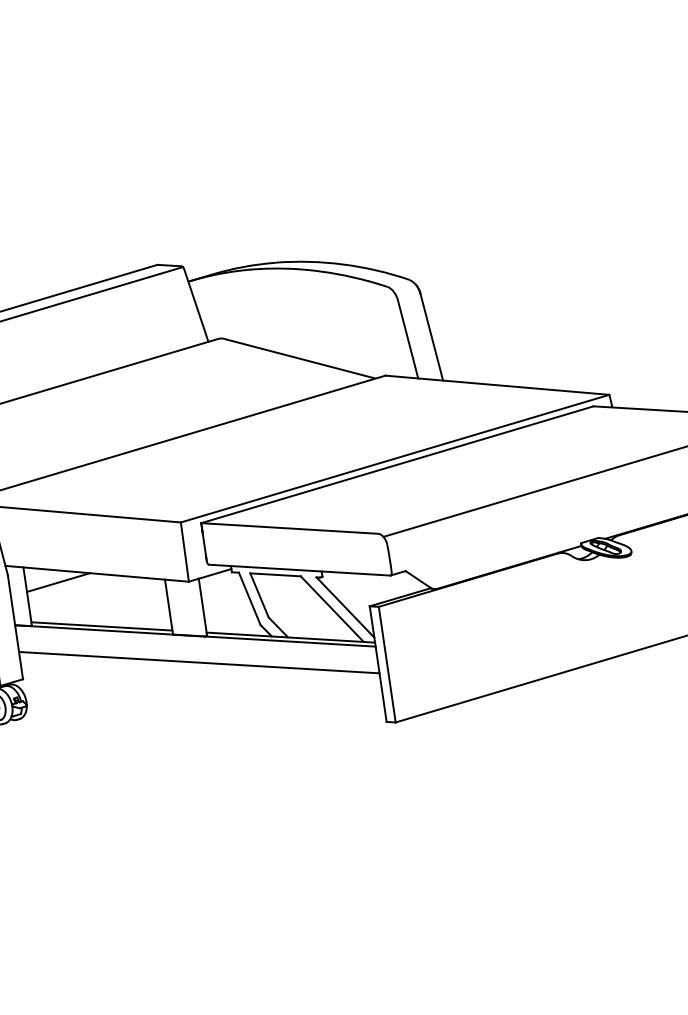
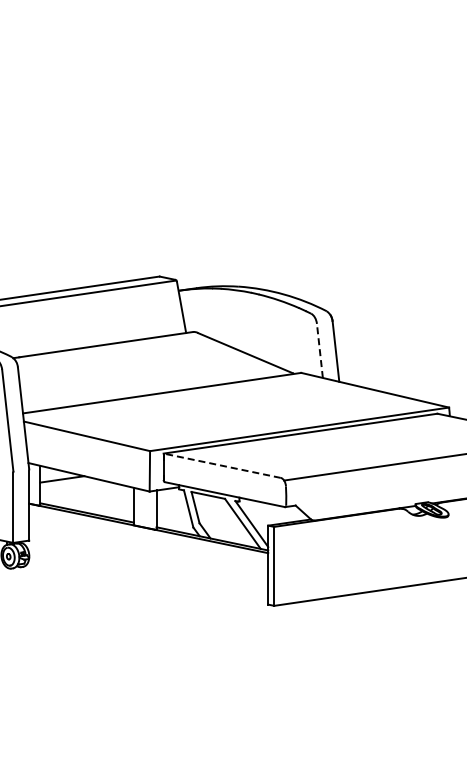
line: (407, 338) -> (319, 350), solid -> dashed
line: (289, 528) -> (222, 465), solid -> dashed
line: (198, 662) -> (148, 546), removed

